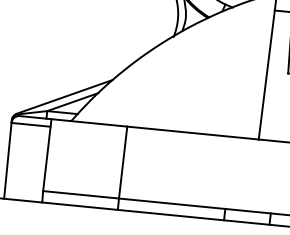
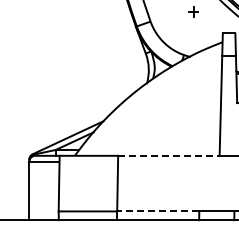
line: (192, 132) -> (168, 155), solid -> dashed
line: (171, 203) -> (157, 211), solid -> dashed

